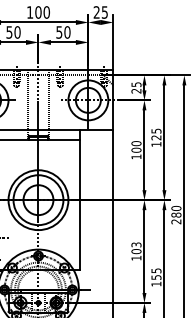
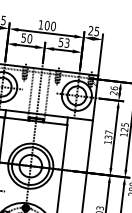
text: (67, 32) -> (67, 43), 50 -> 53
text: (136, 84) -> (114, 88), 25 -> 26
text: (136, 146) -> (108, 134), 100 -> 137

